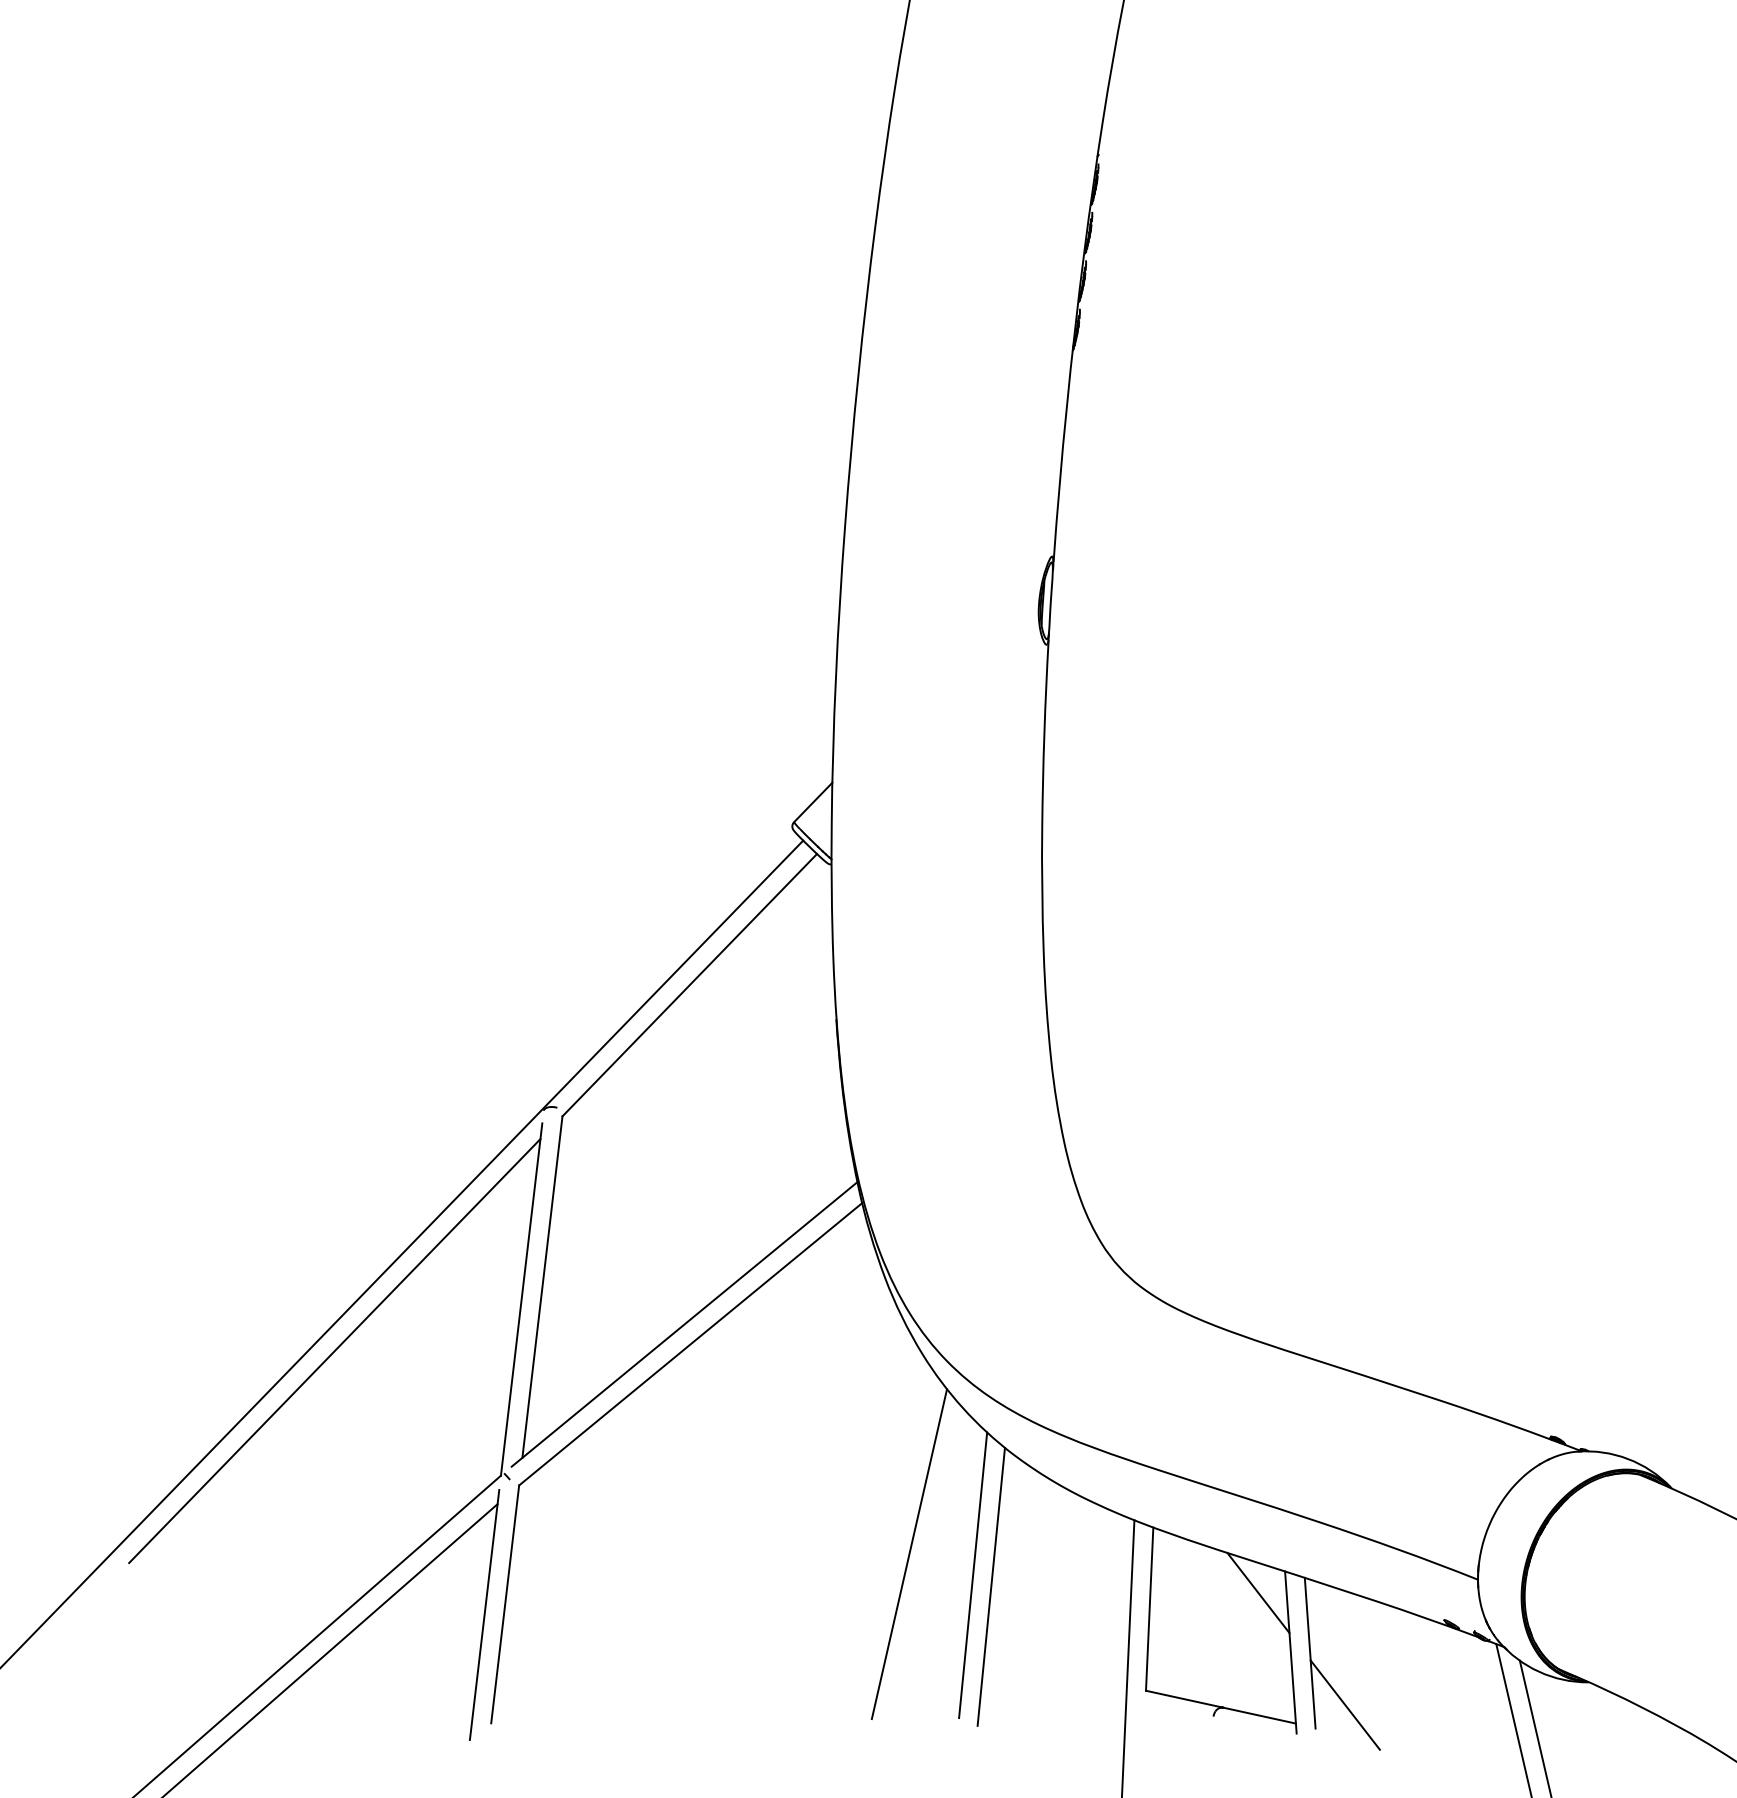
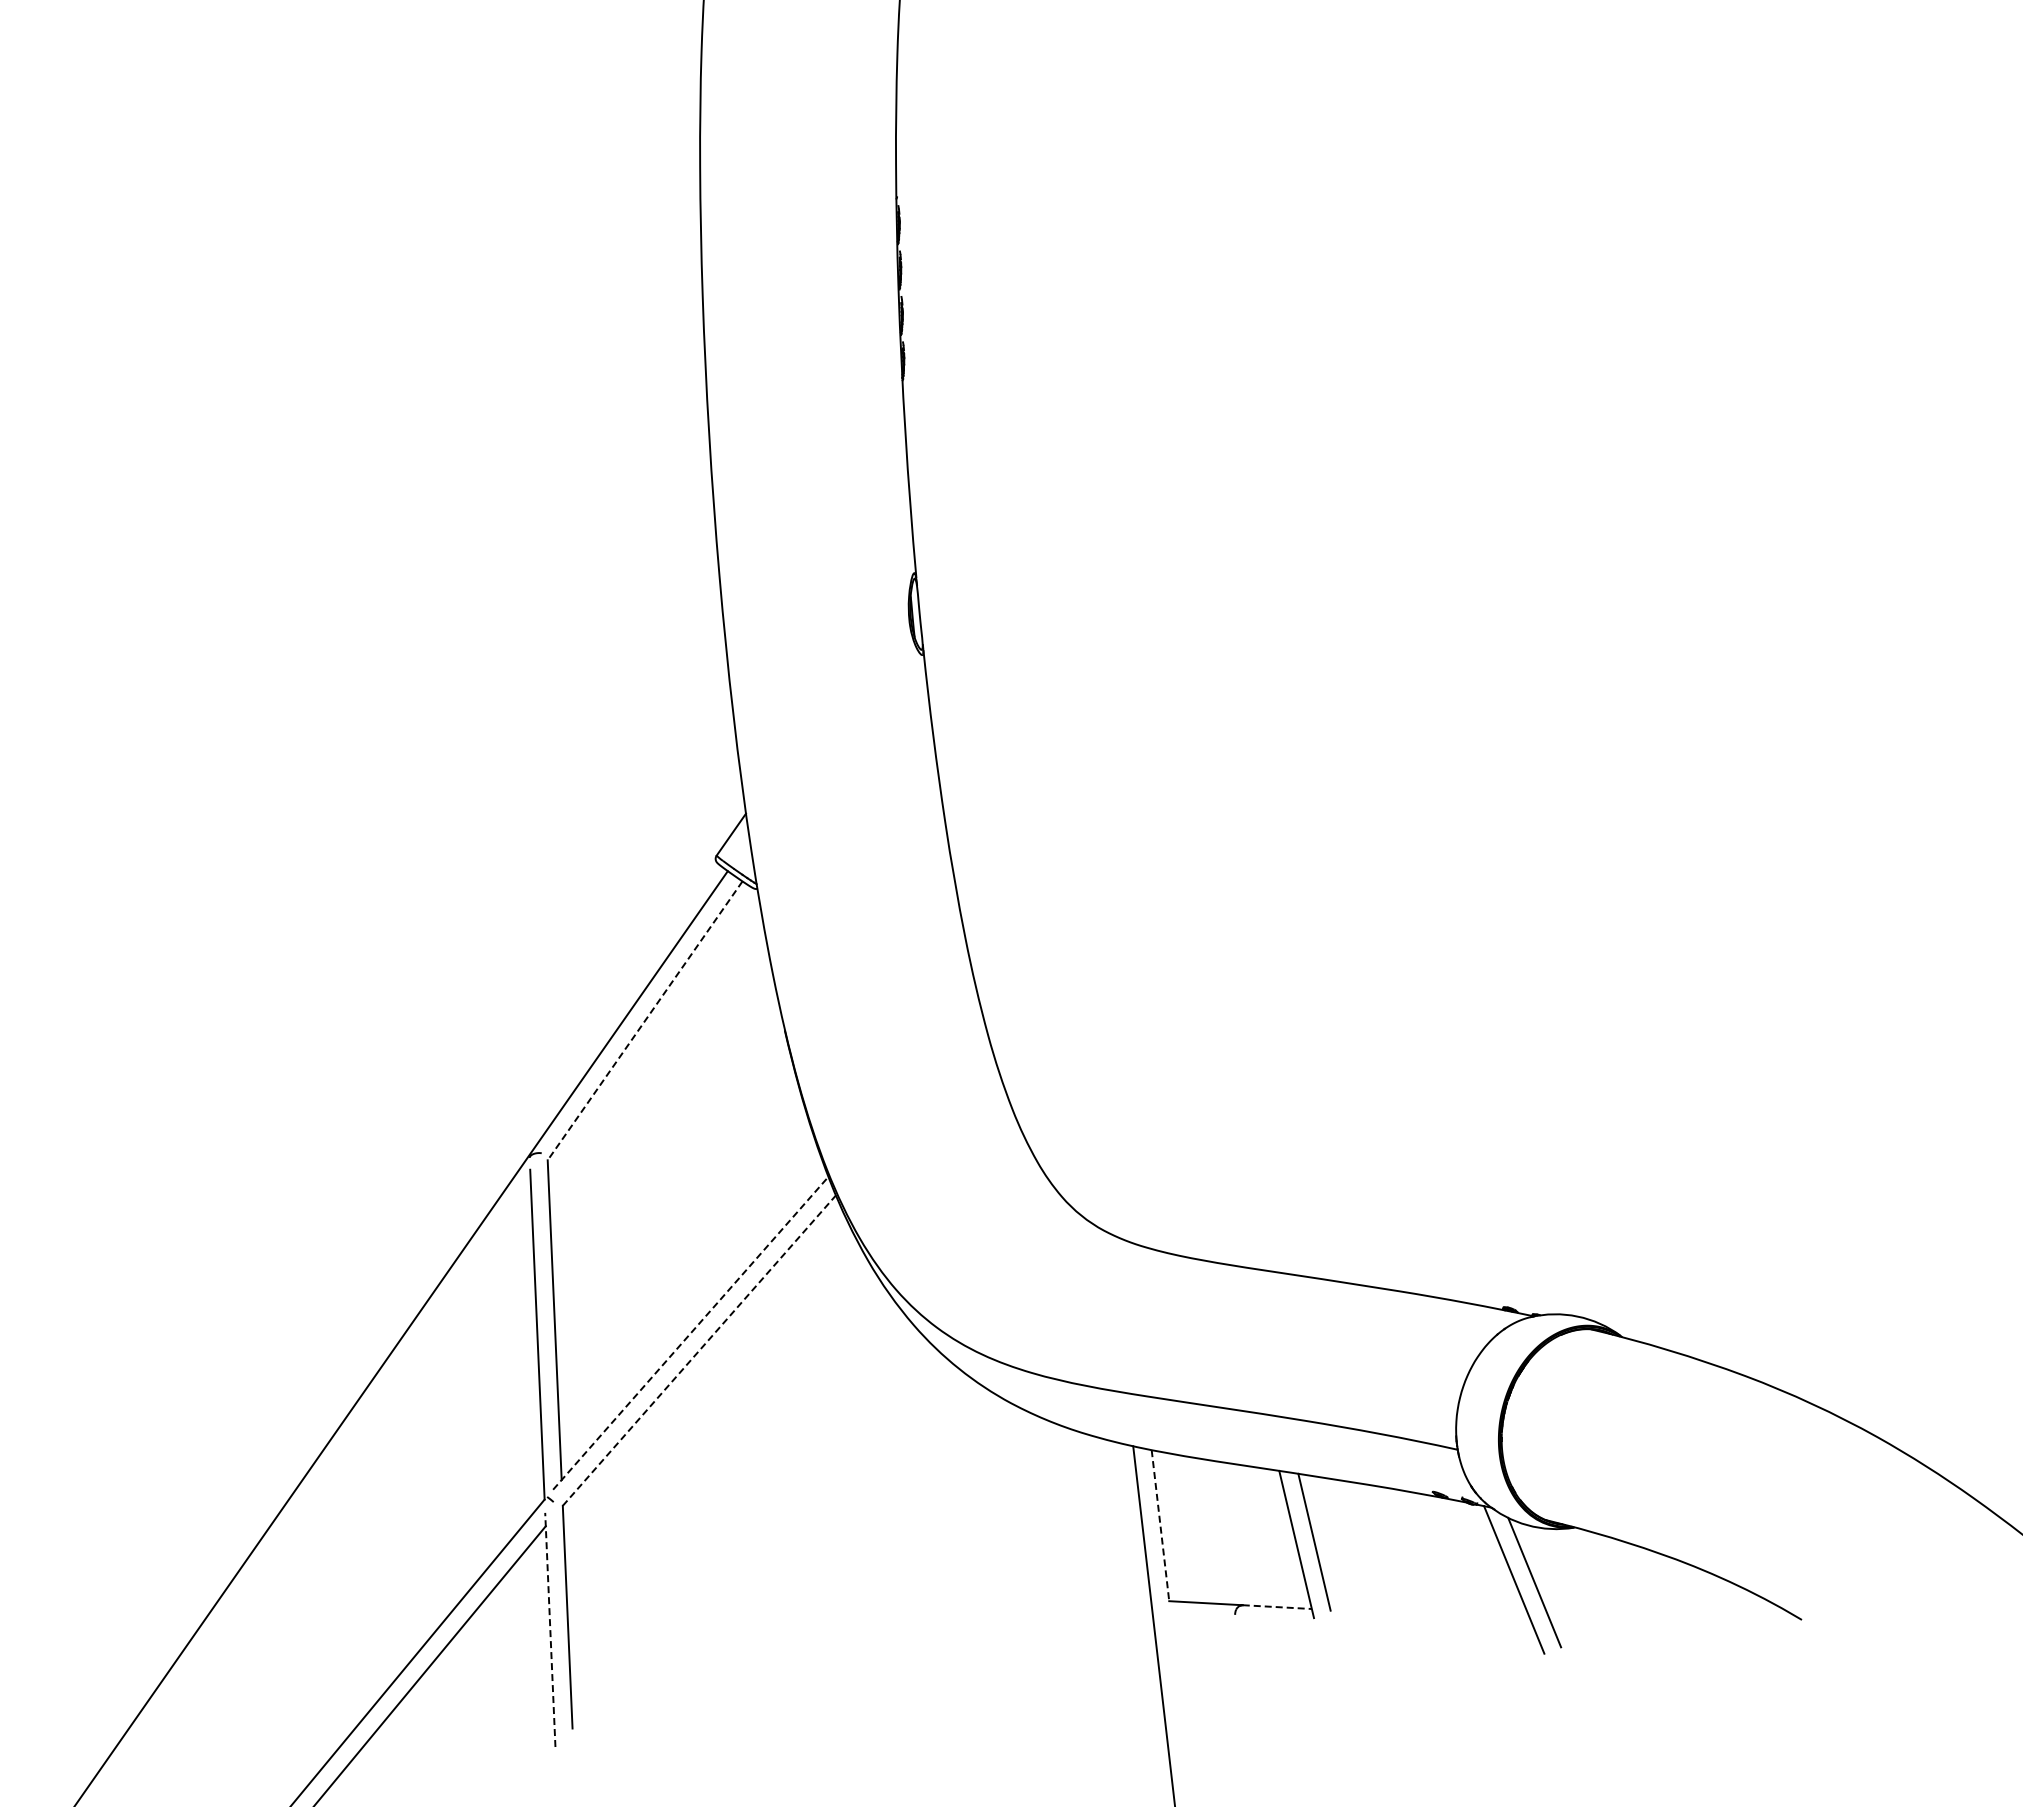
line: (689, 985) -> (644, 1021), solid -> dashed
line: (685, 1323) -> (691, 1332), solid -> dashed
line: (690, 1344) -> (699, 1350), solid -> dashed
line: (334, 1350) -> (373, 1409), removed
line: (909, 1553) -> (931, 1510), removed
line: (972, 1574) -> (992, 1520), removed
line: (991, 1586) -> (1011, 1528), removed
line: (1257, 1592) -> (1257, 1494), removed
line: (1149, 1610) -> (1160, 1526), solid -> dashed
line: (484, 1614) -> (550, 1629), solid -> dashed
line: (1345, 1704) -> (1354, 1584), removed
line: (1259, 1716) -> (1277, 1607), solid -> dashed

